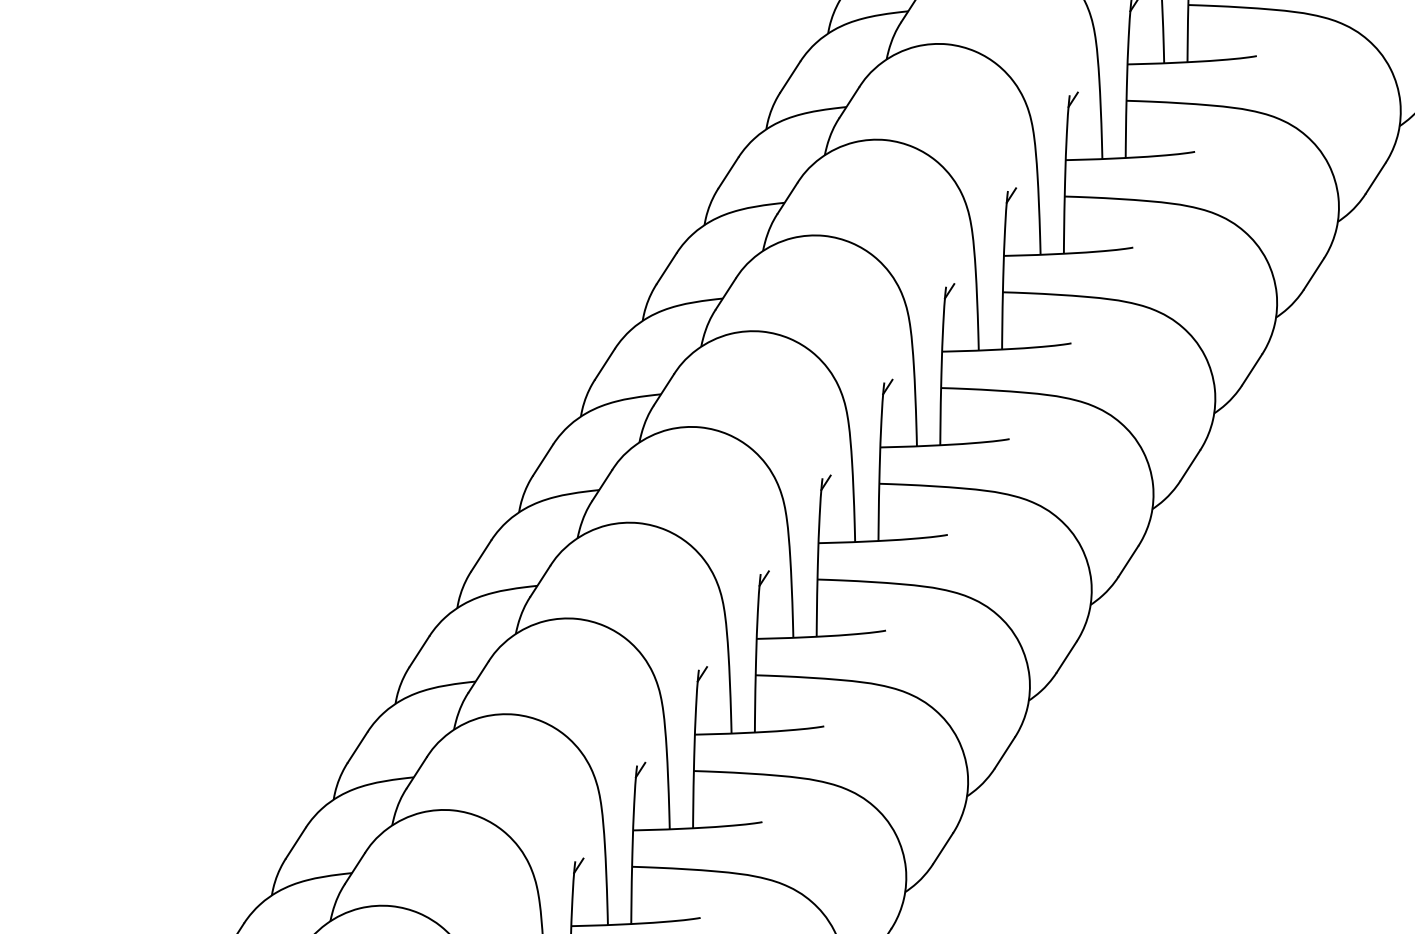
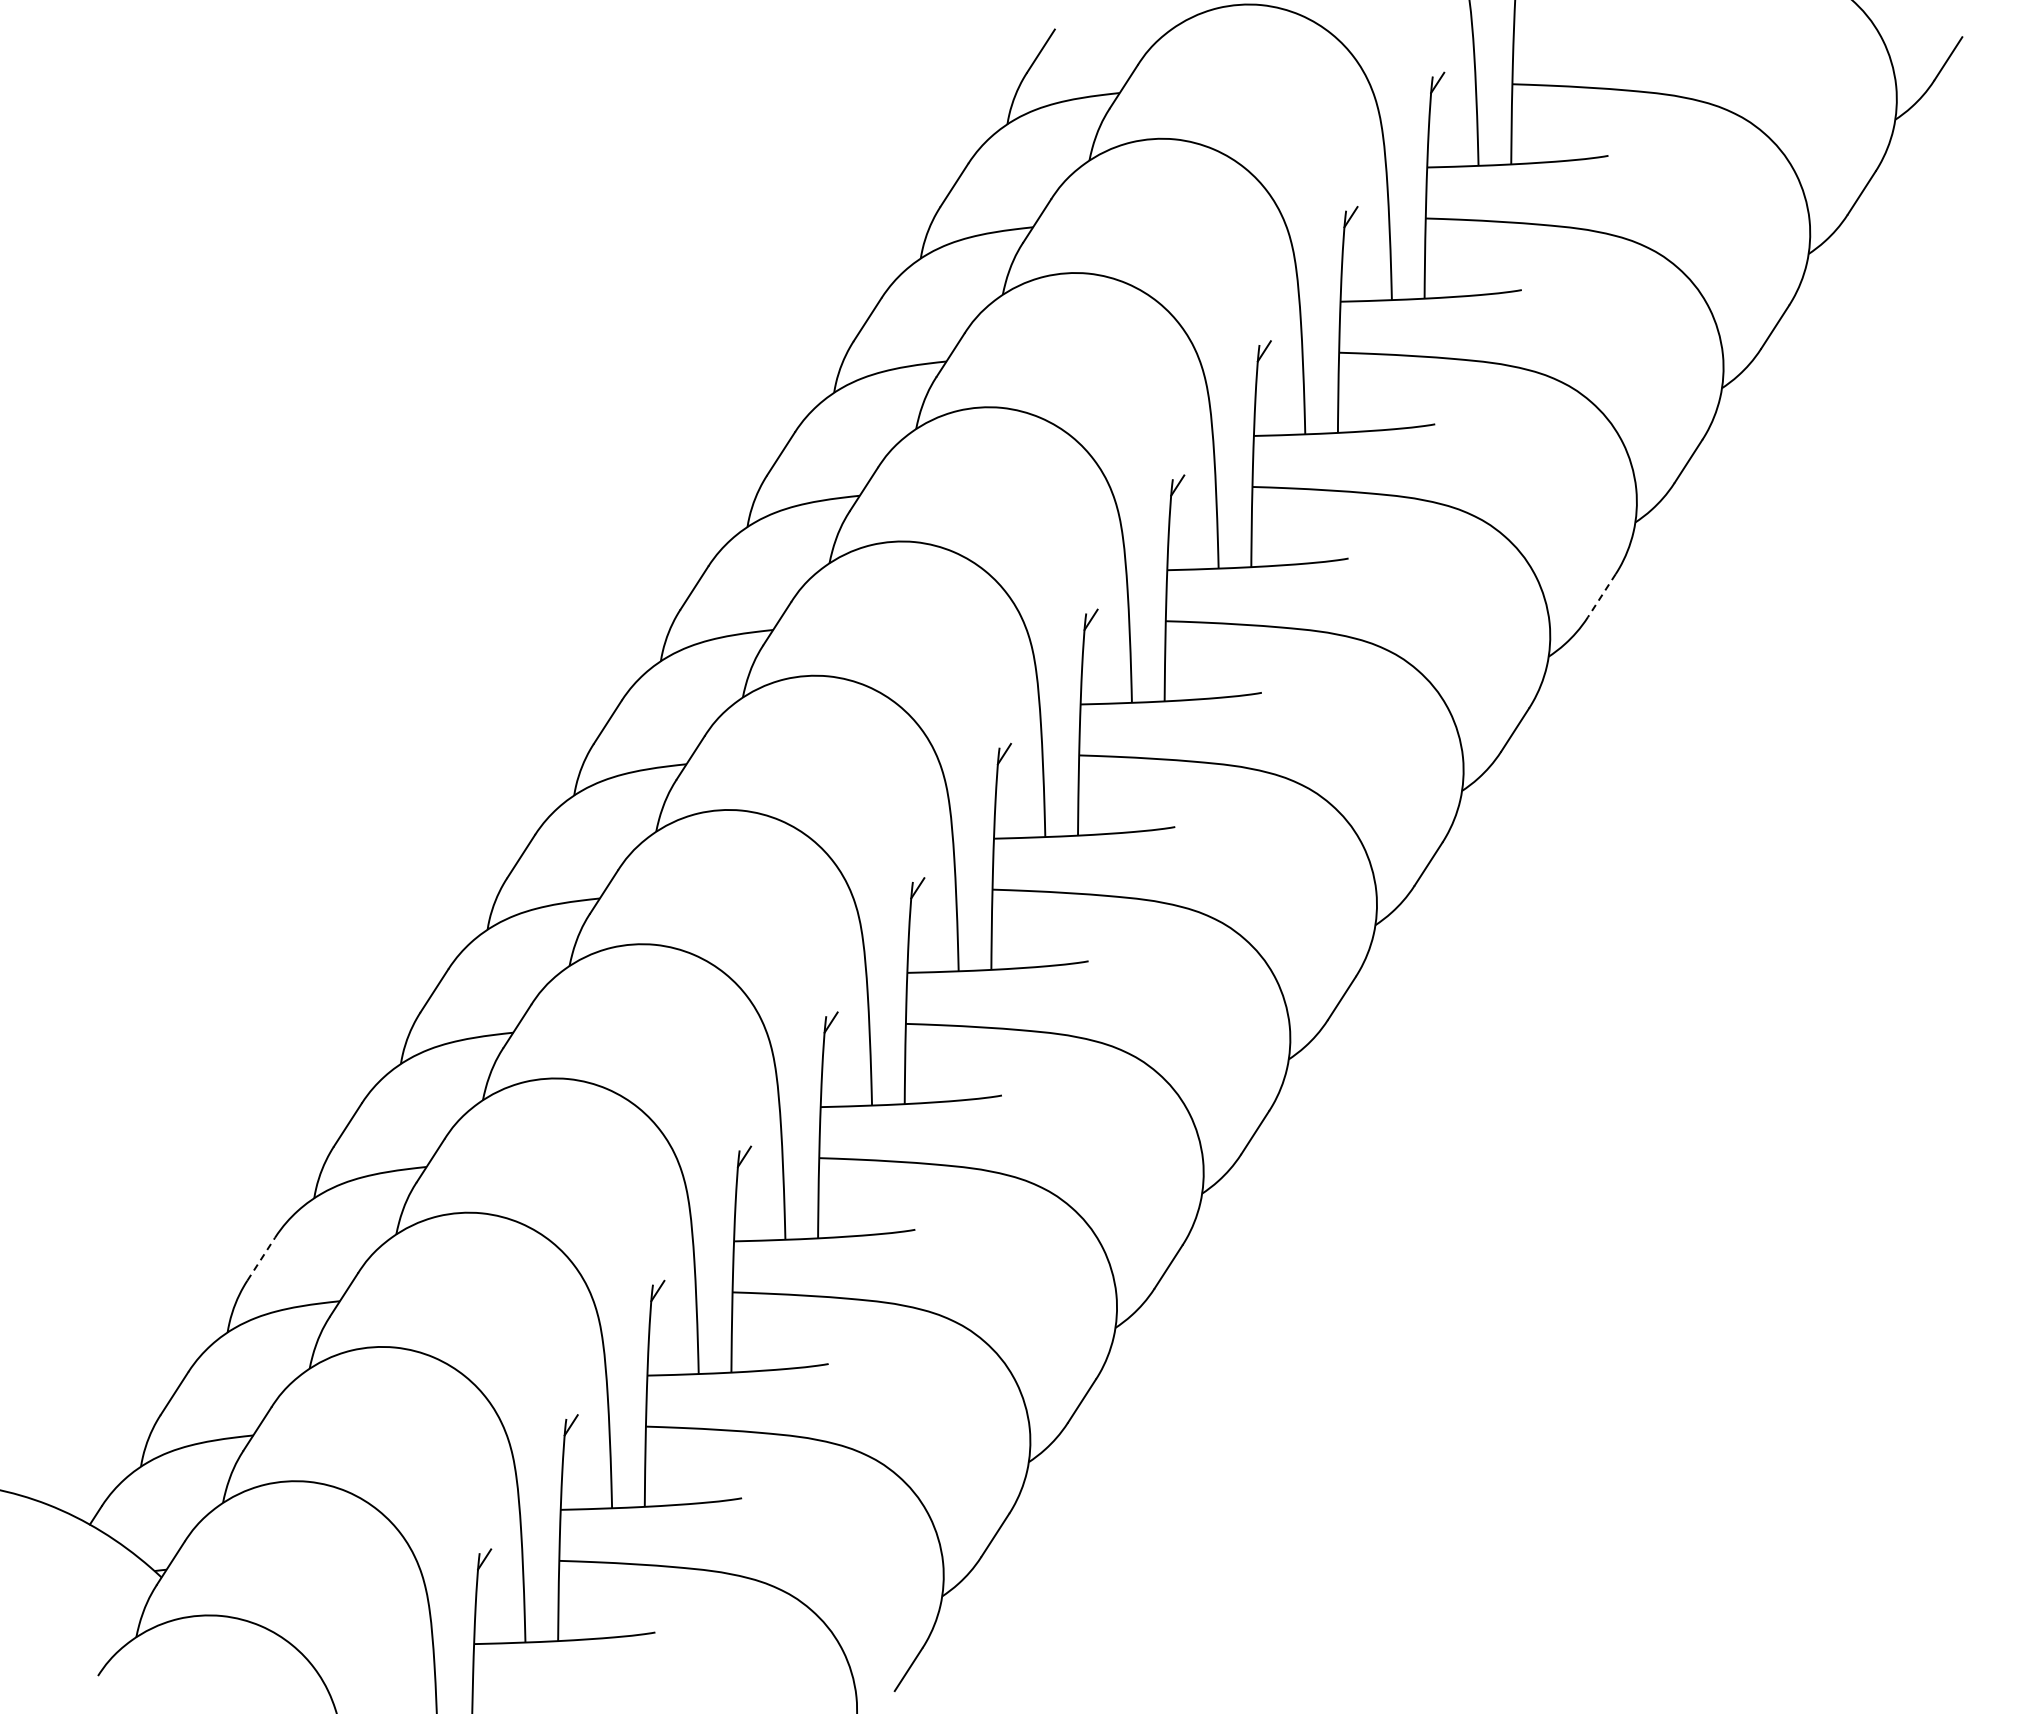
line: (1251, 369) -> (1601, 595), solid -> dashed
line: (296, 843) -> (261, 1259), solid -> dashed

